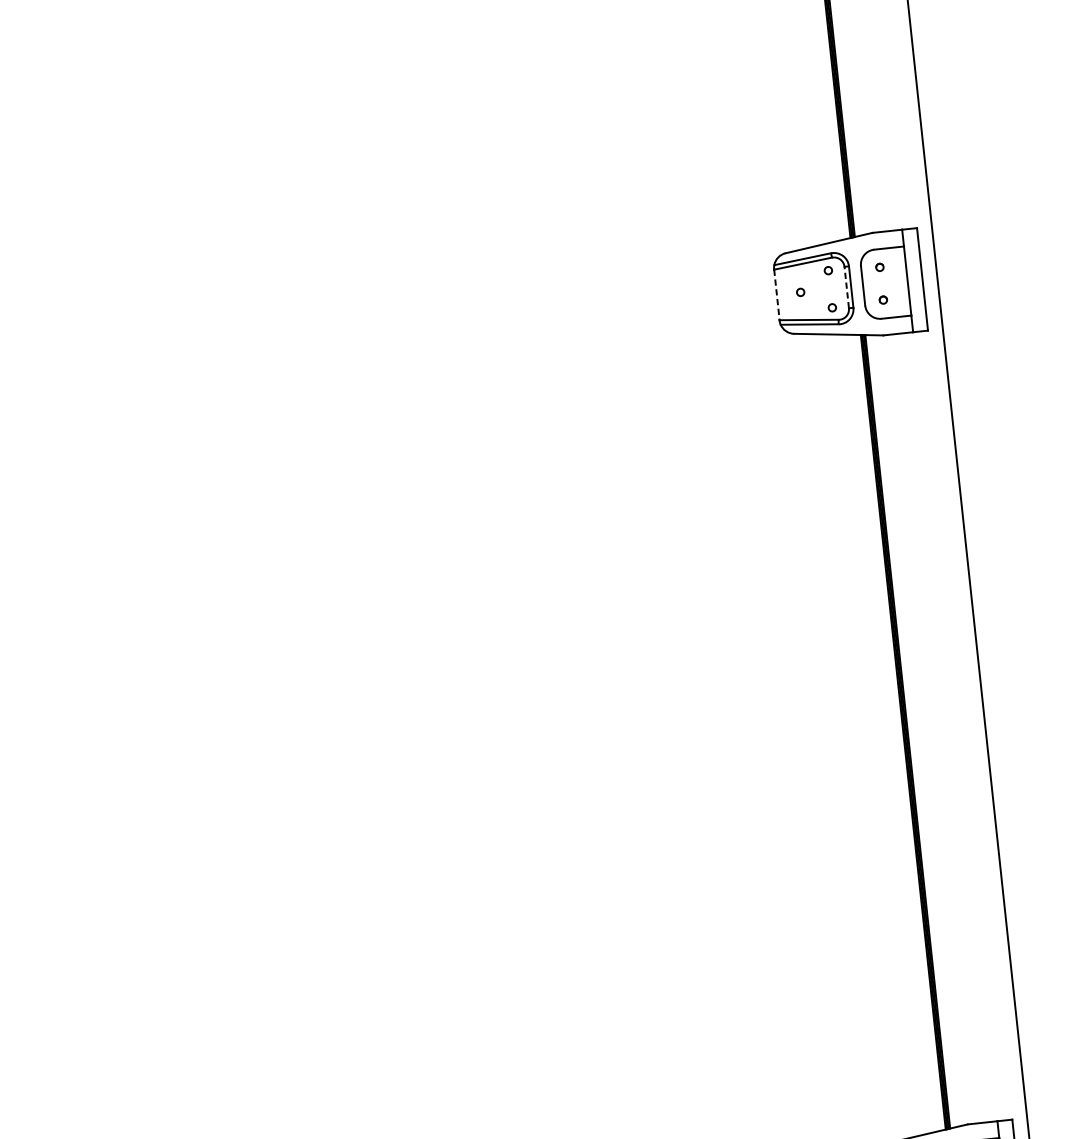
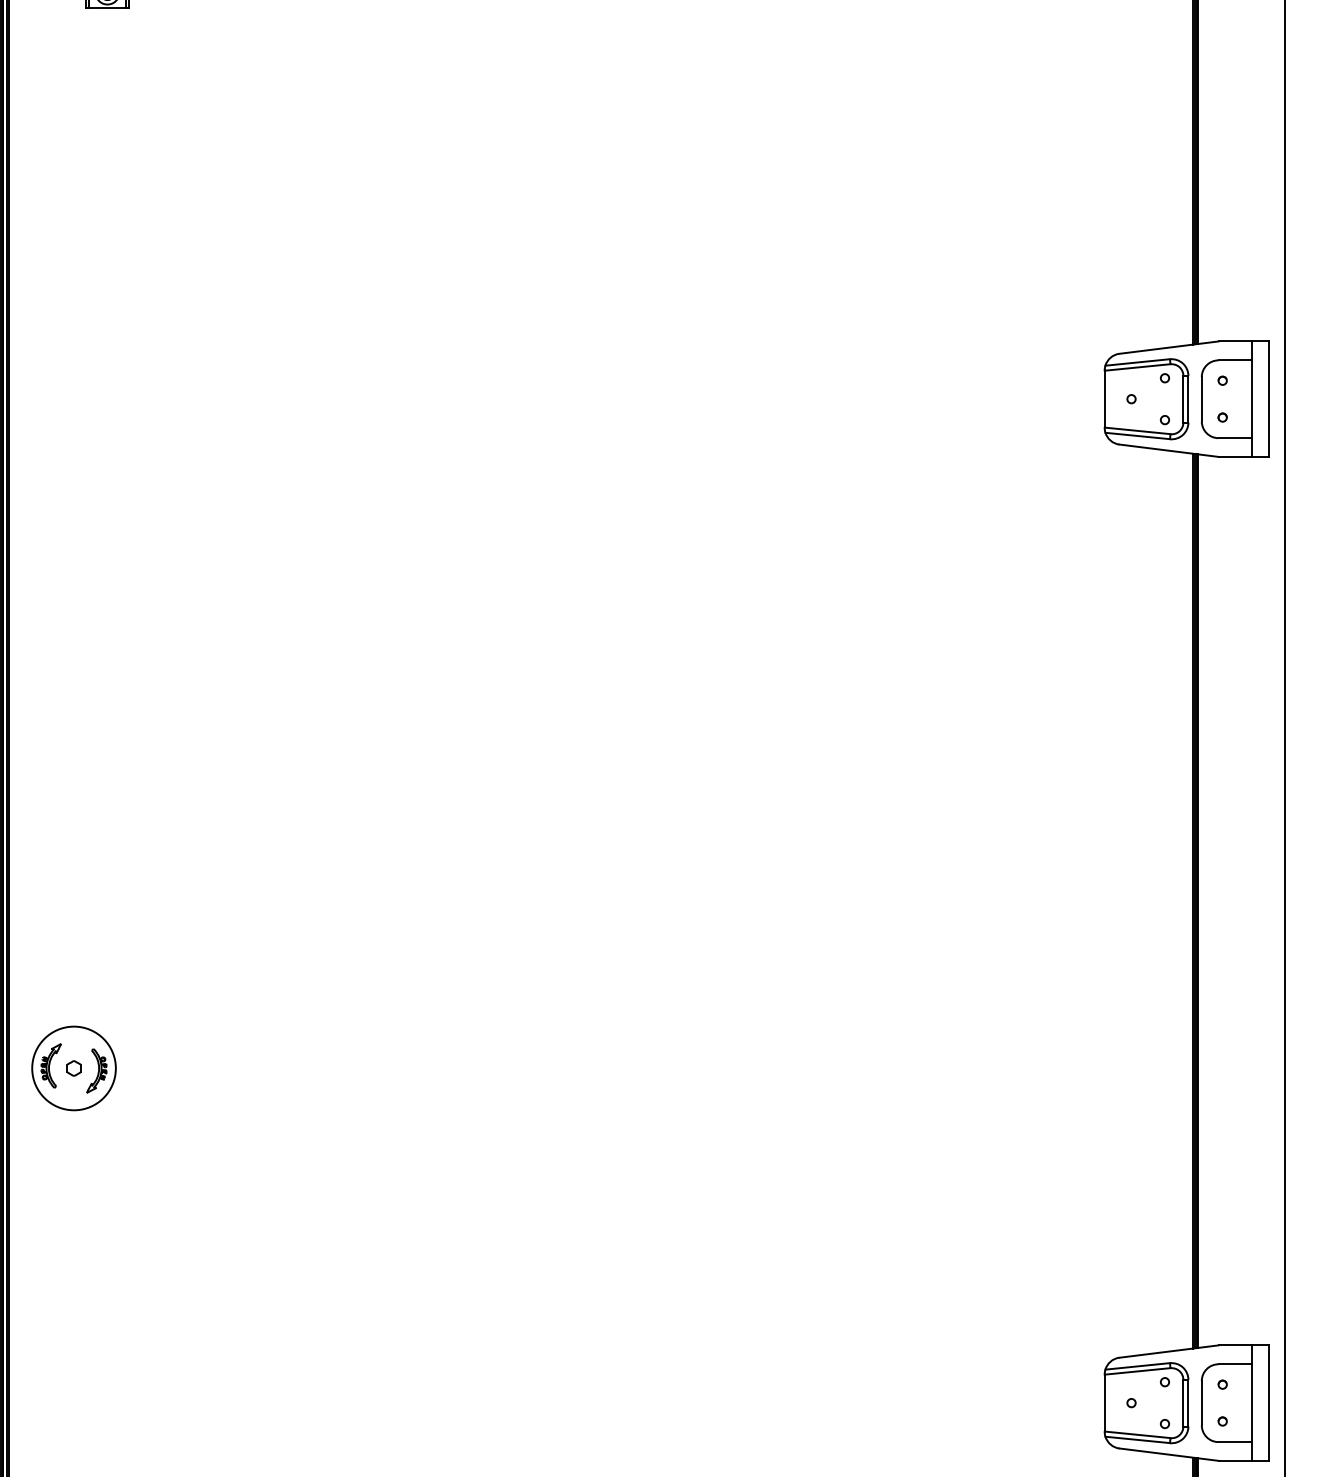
line: (846, 286) -> (1183, 398), dashed -> solid
line: (776, 295) -> (1104, 399), dashed -> solid

